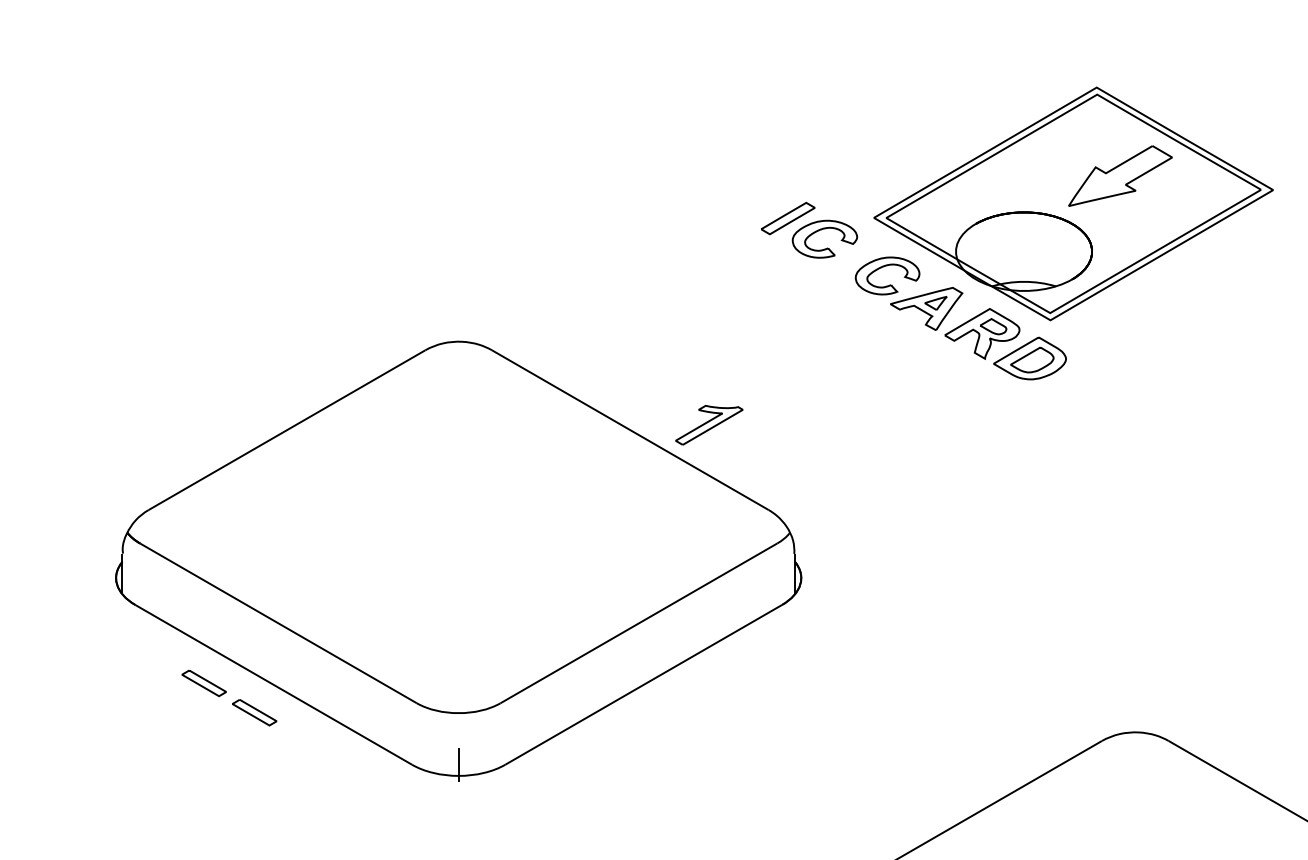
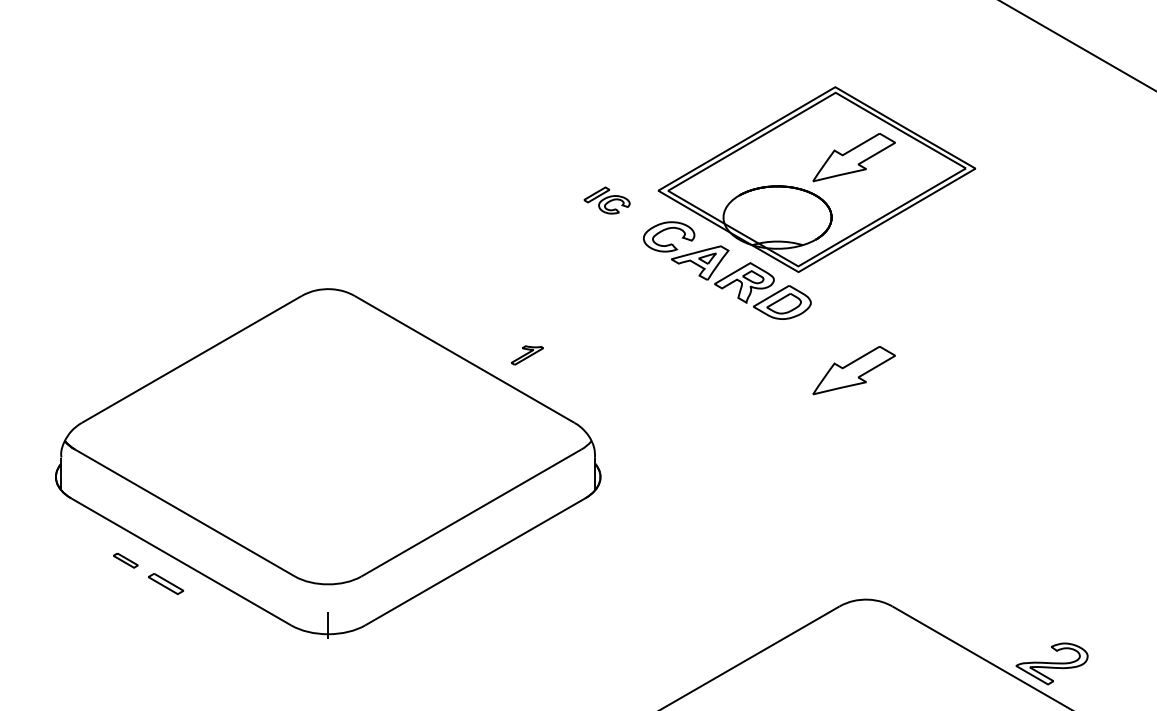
part: (808, 230) -> (606, 200), size x0.6
part: (709, 425) -> (527, 355), size x0.6
part: (1119, 444) -> (853, 370), added
part: (203, 683) -> (125, 560), size x0.7

